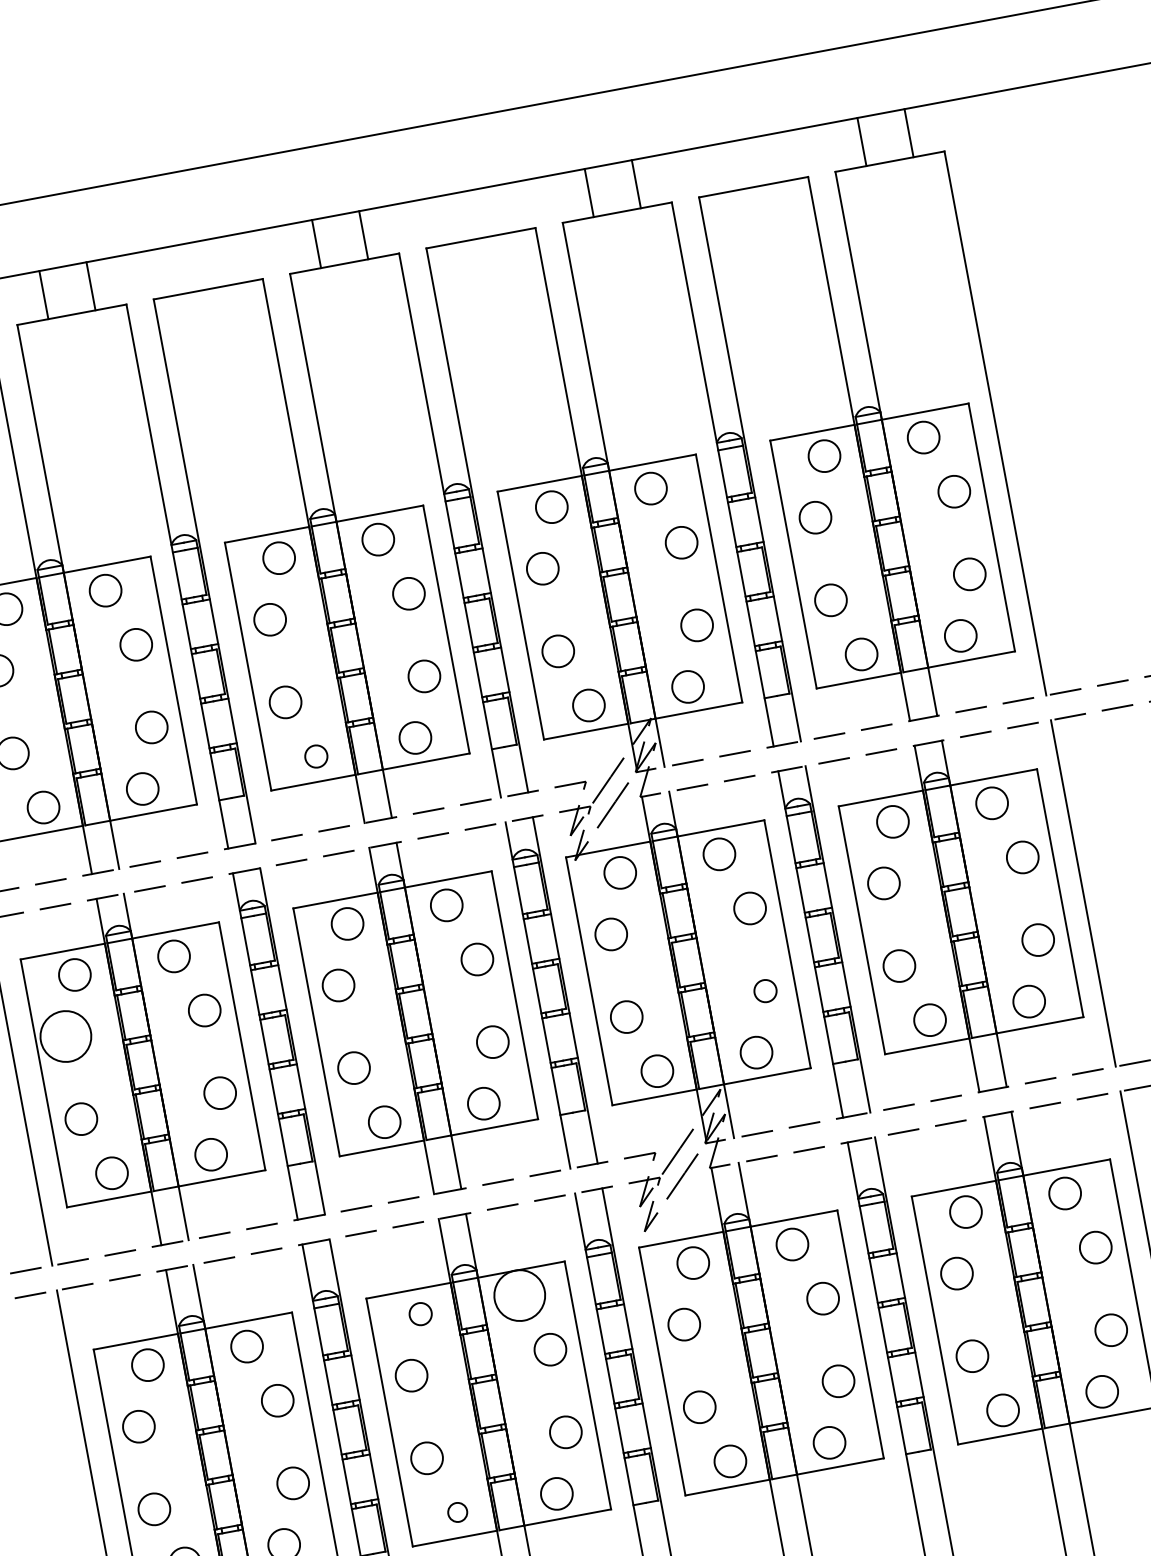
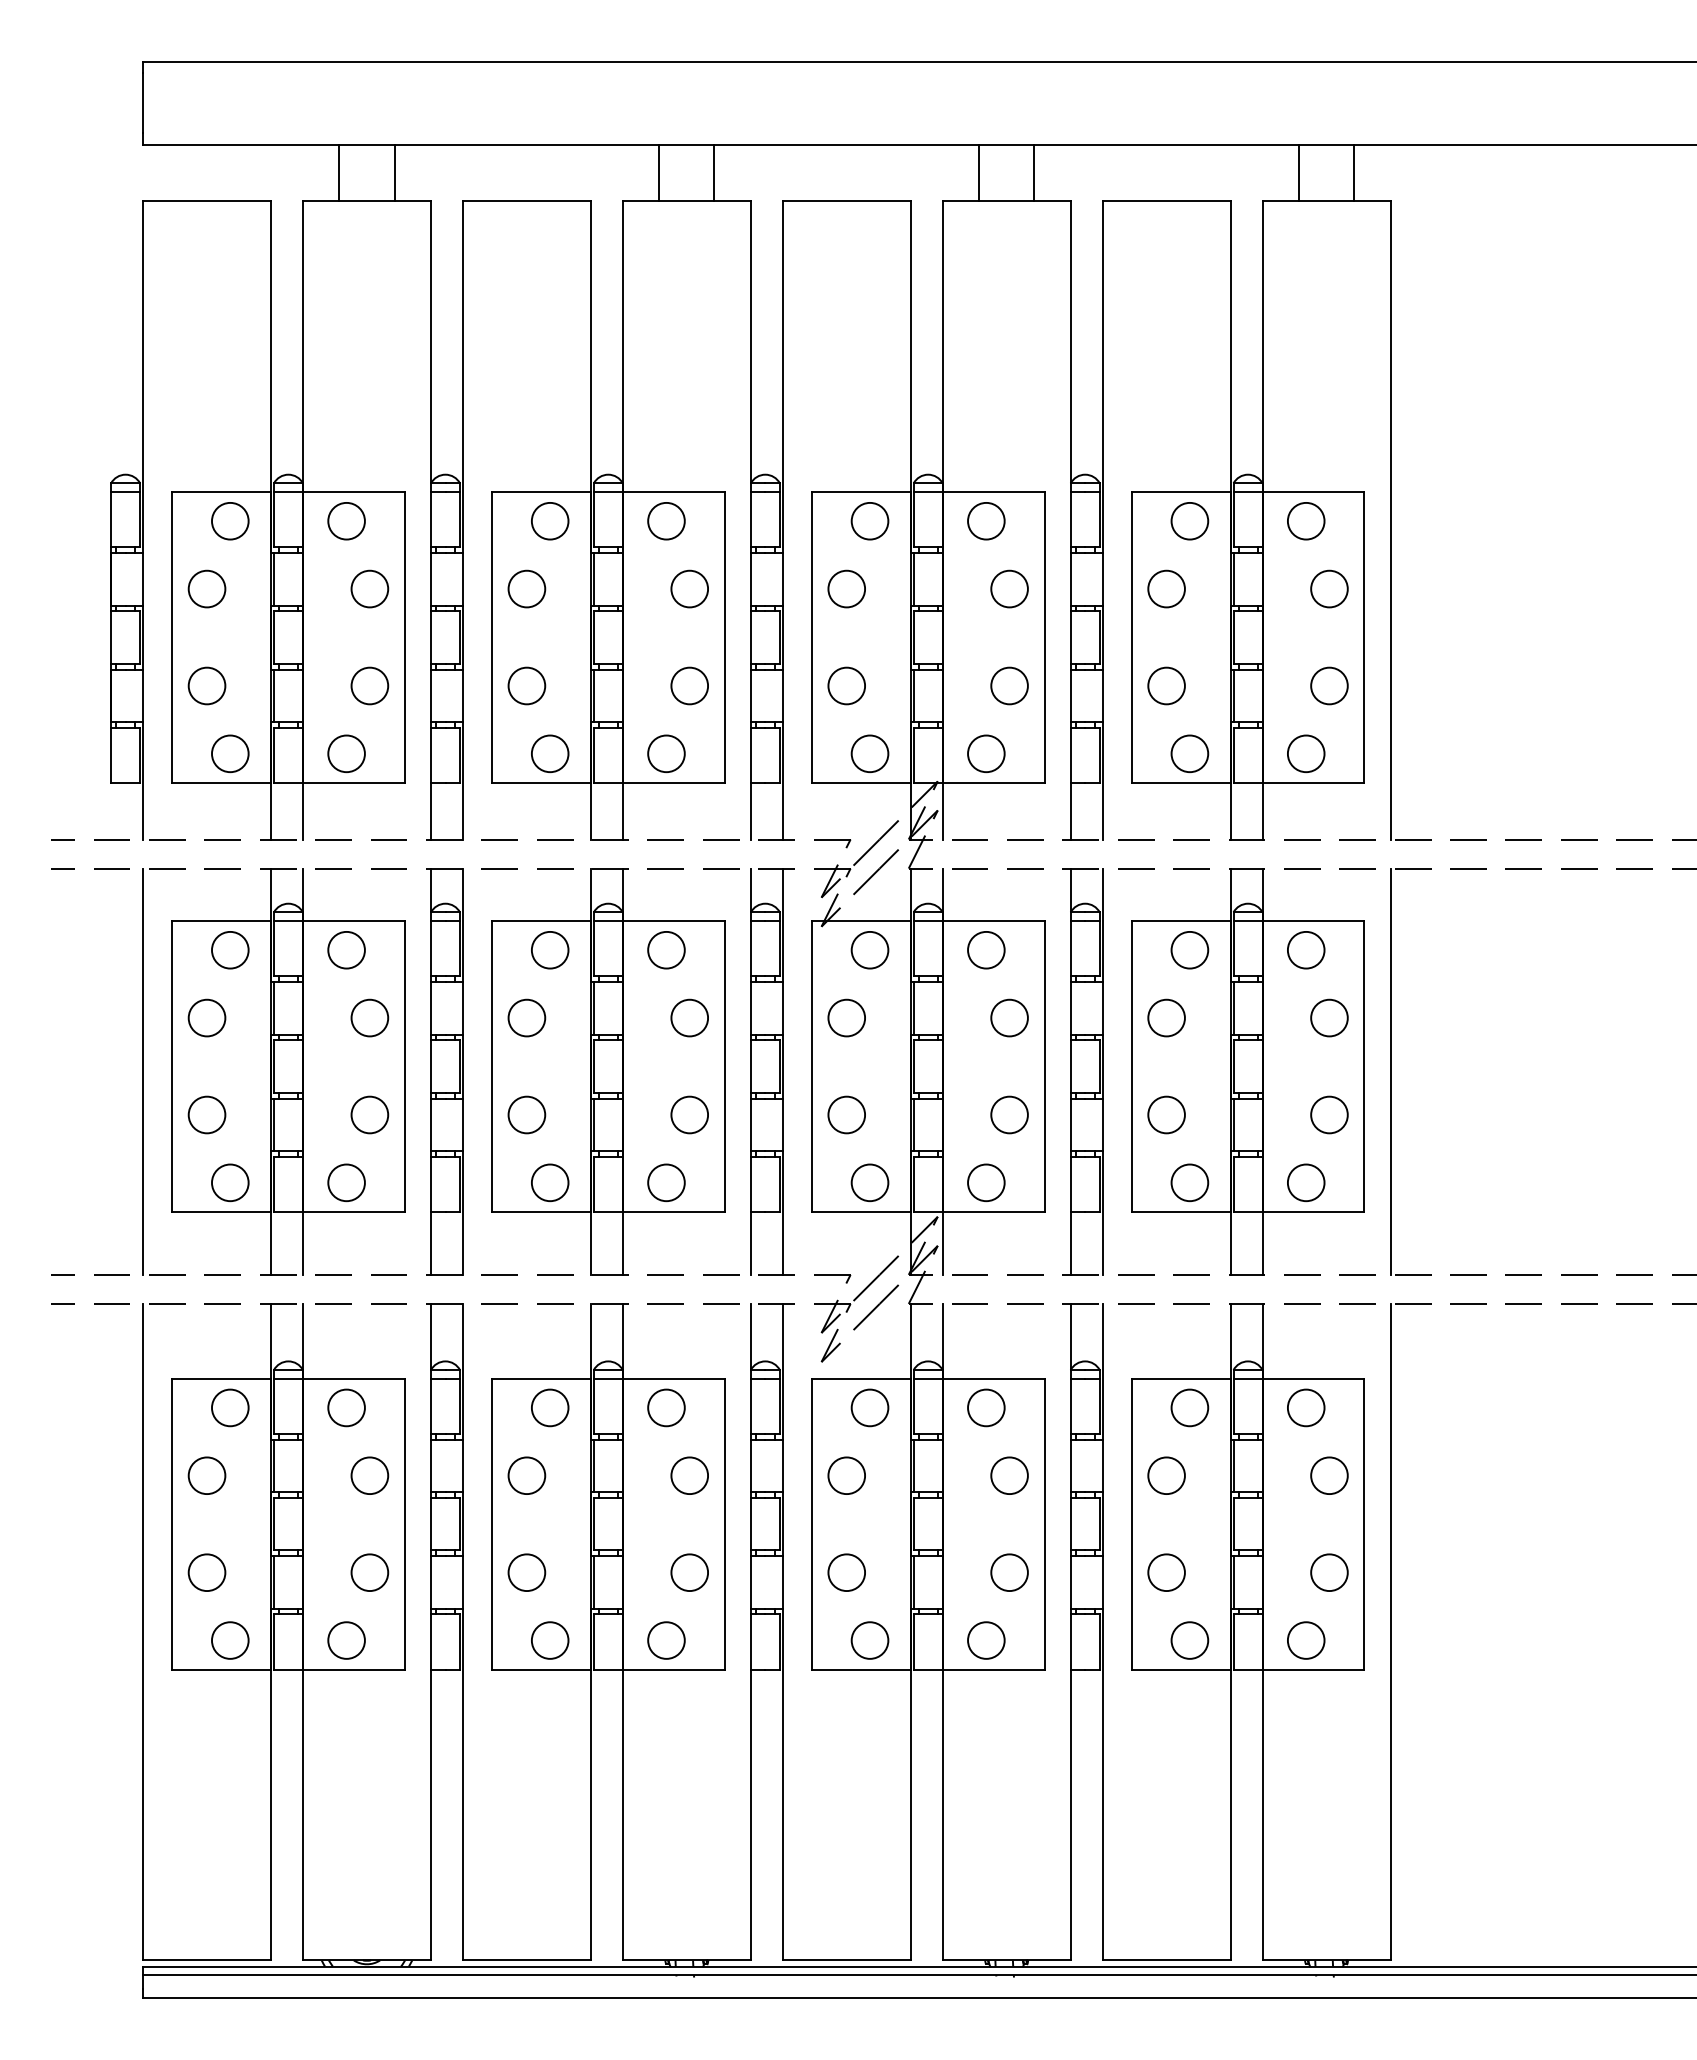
circle: (316, 756) -> (550, 753), size x1.43
circle: (765, 990) -> (1009, 1114), size x1.43
circle: (65, 1036) -> (206, 1017), size x0.62
circle: (519, 1295) -> (666, 1407), size x0.62
circle: (420, 1313) -> (550, 1407), size x1.43
circle: (457, 1512) -> (549, 1640), size x1.67

